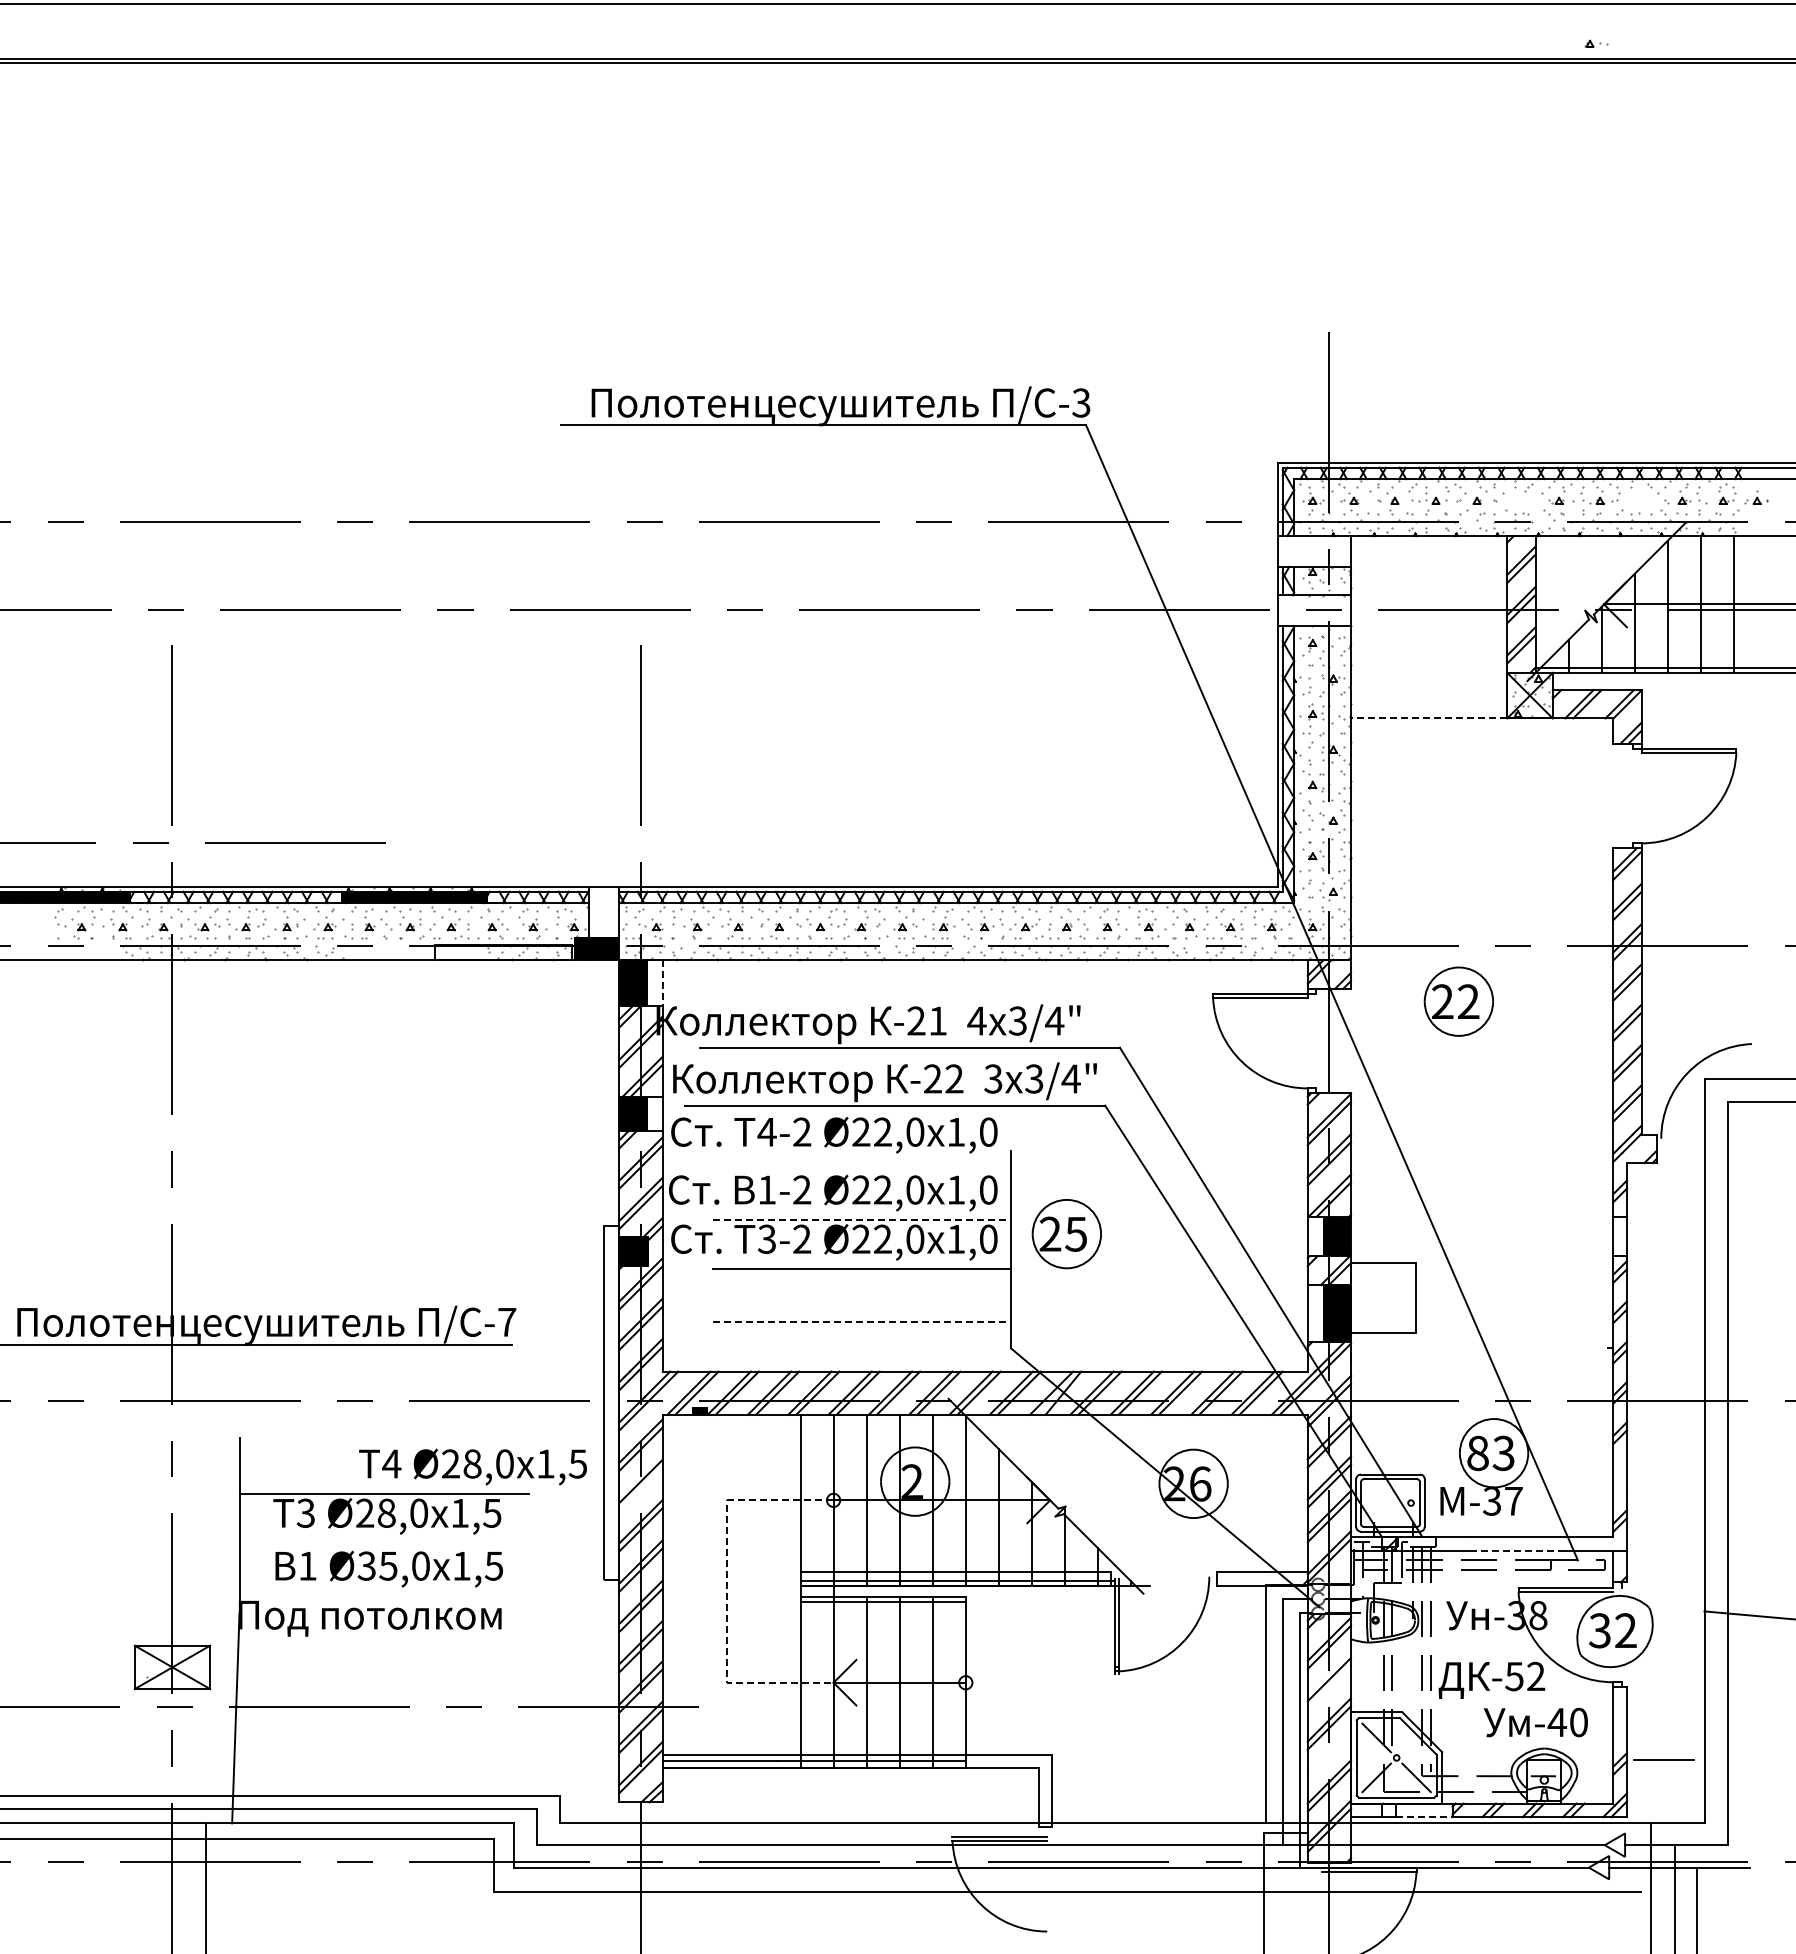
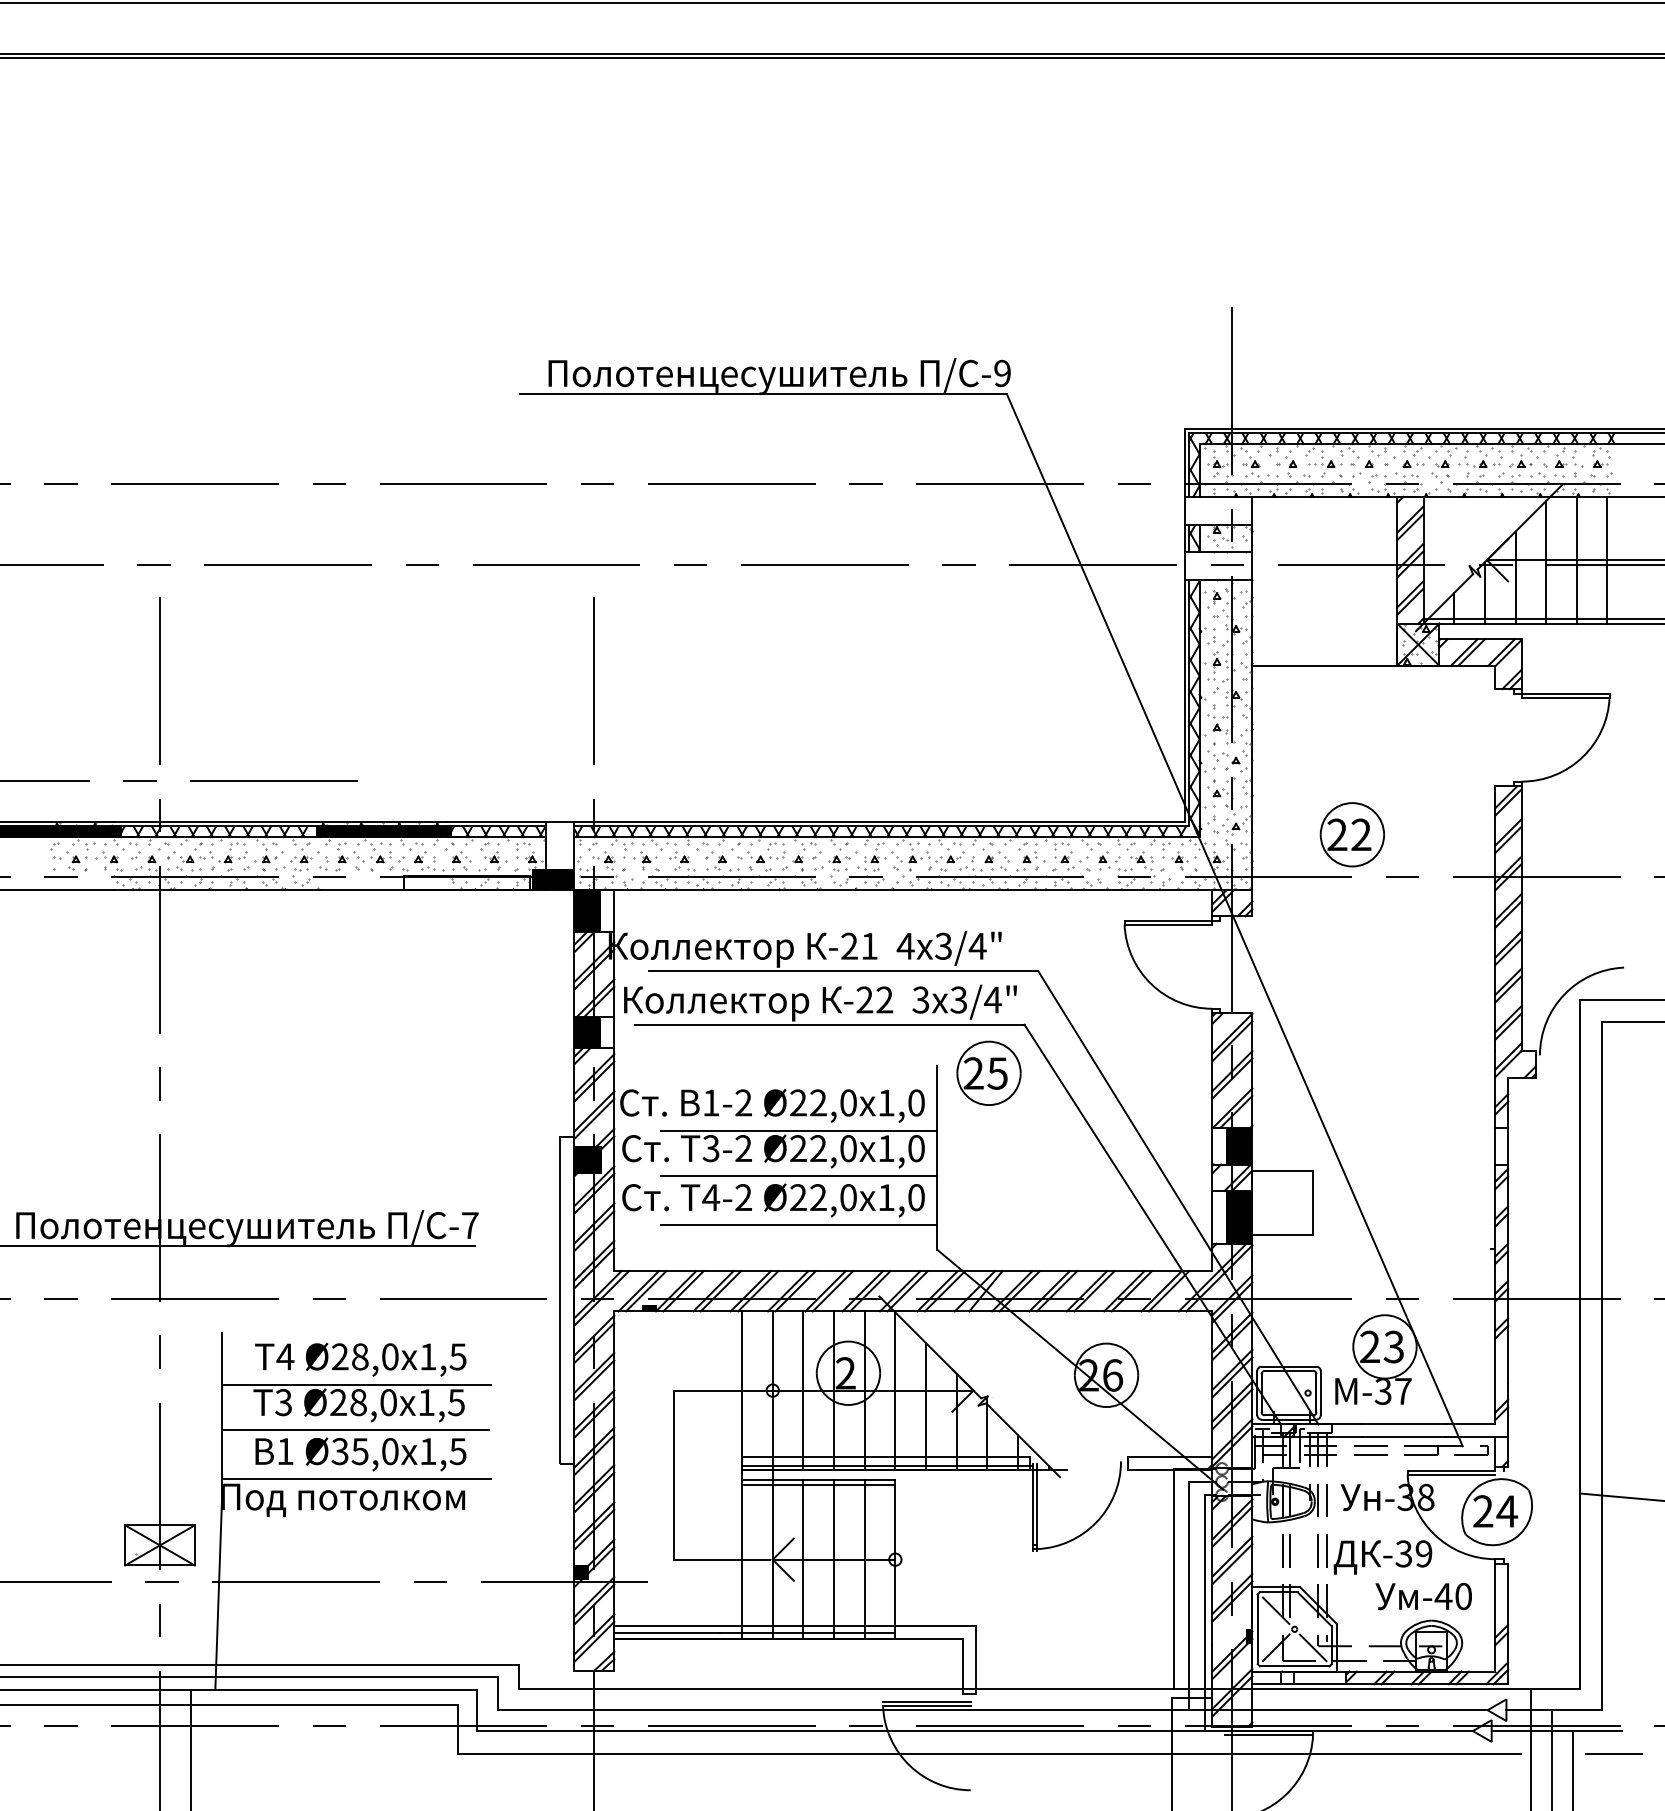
part: (1596, 43) -> (1413, 463), moved
text: (1081, 402) -> (1002, 372), -3 -> -9
part: (1756, 497) -> (1520, 461), moved
line: (1428, 718) -> (1324, 665), dashed -> solid
line: (662, 982) -> (614, 910), dashed -> solid
part: (1458, 1001) -> (1352, 834), moved
text: (834, 1135) -> (773, 1200), moved
line: (862, 1219) -> (799, 1130), dashed -> solid
part: (1066, 1234) -> (988, 1073), moved
line: (862, 1322) -> (799, 1225), dashed -> solid
text: (1477, 1453) -> (1369, 1347), 83 -> 23
text: (472, 1466) -> (360, 1359), moved
line: (640, 1489) -> (593, 1380), added
line: (383, 1543) -> (355, 1430), added
line: (1515, 1550) -> (1404, 1437), dashed -> solid
line: (727, 1590) -> (674, 1474), dashed -> solid
line: (384, 1595) -> (356, 1478), added
text: (1612, 1630) -> (1494, 1511), 32 -> 24
text: (1525, 1676) -> (1414, 1553), -52 -> -39
line: (1329, 1687) -> (1232, 1564), added
fill: (627, 1696) -> (581, 1572), added
line: (1663, 1759) -> (1613, 1753), moved
fill: (1347, 1765) -> (1249, 1636), added
line: (1424, 1817) -> (1320, 1684), dashed -> solid

